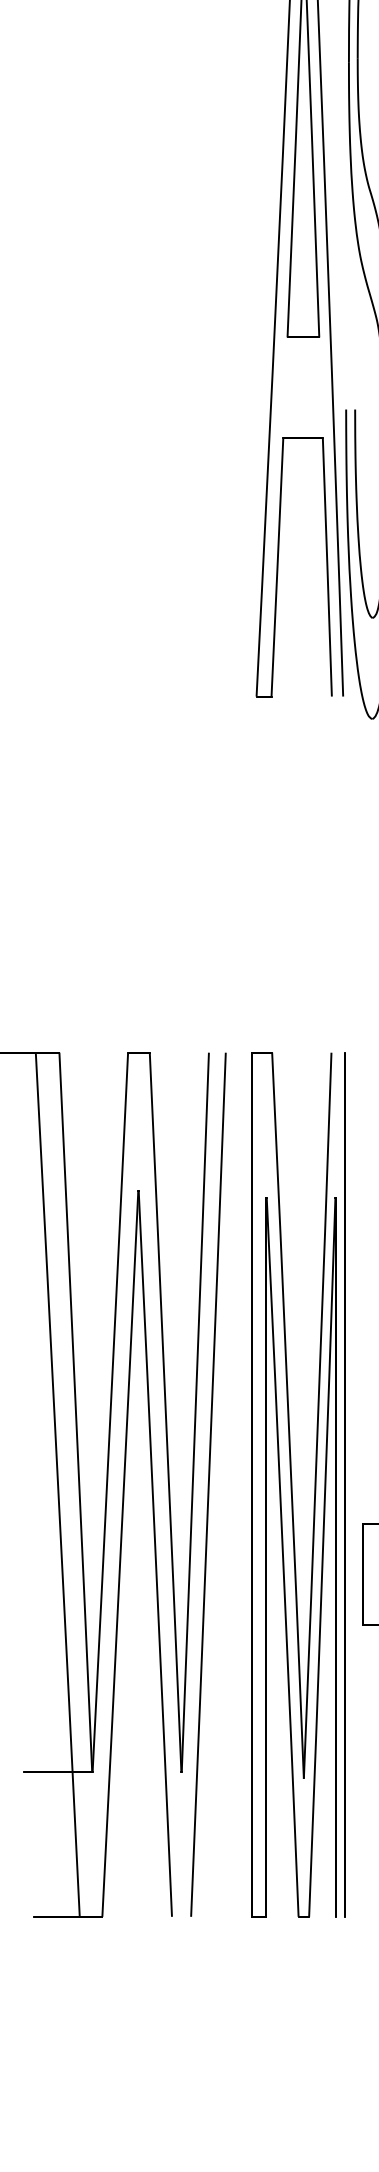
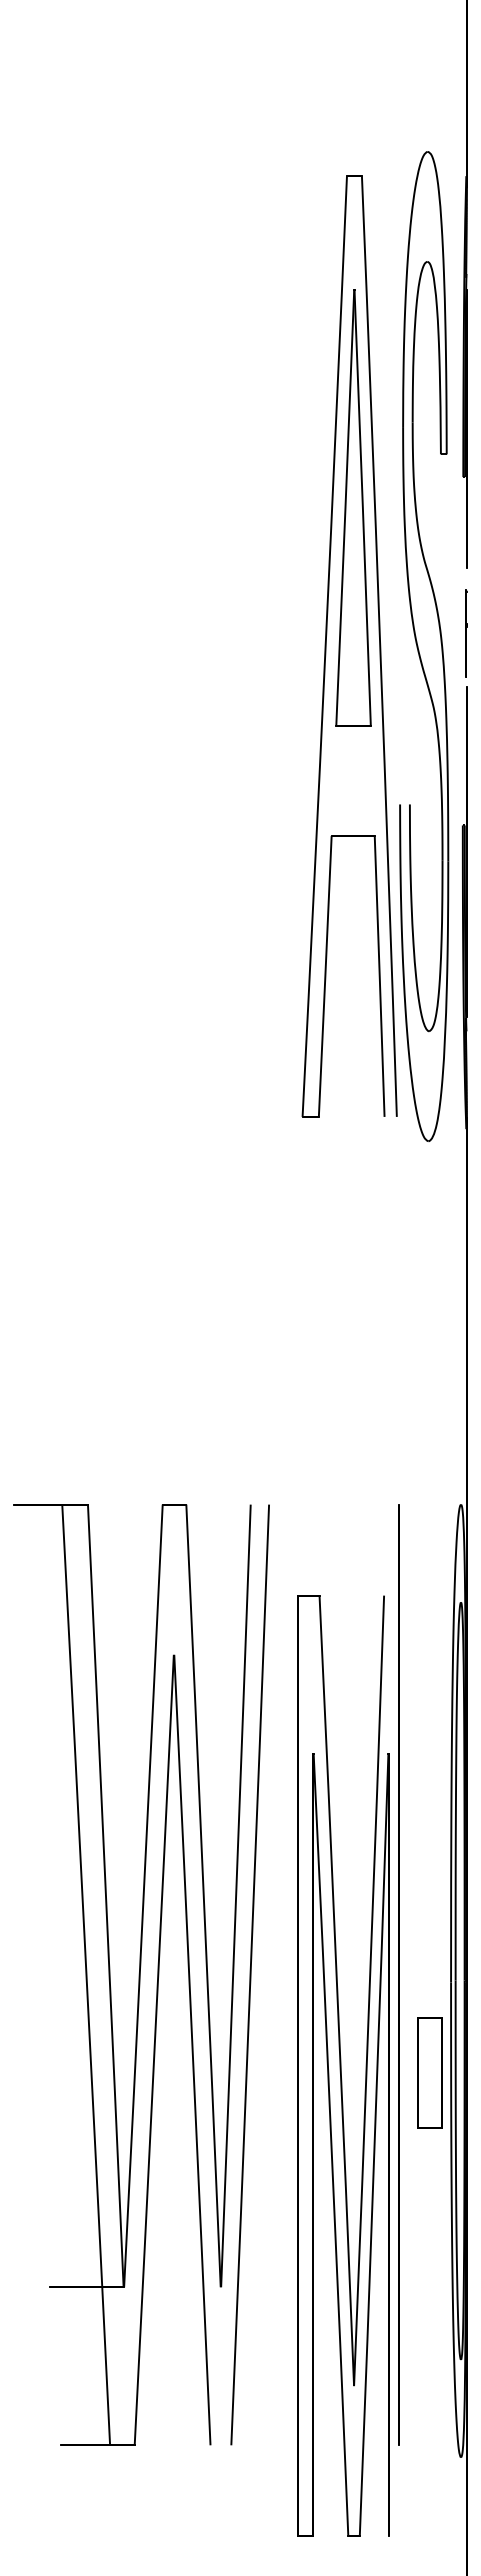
part: (294, 1484) -> (343, 2065), moved

